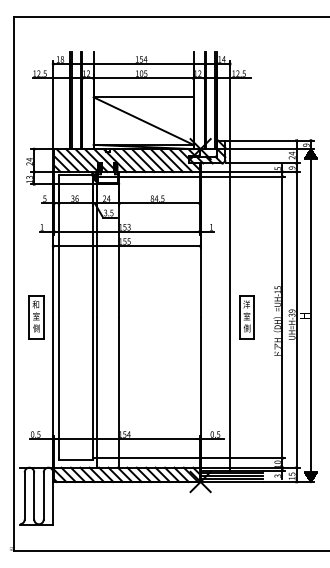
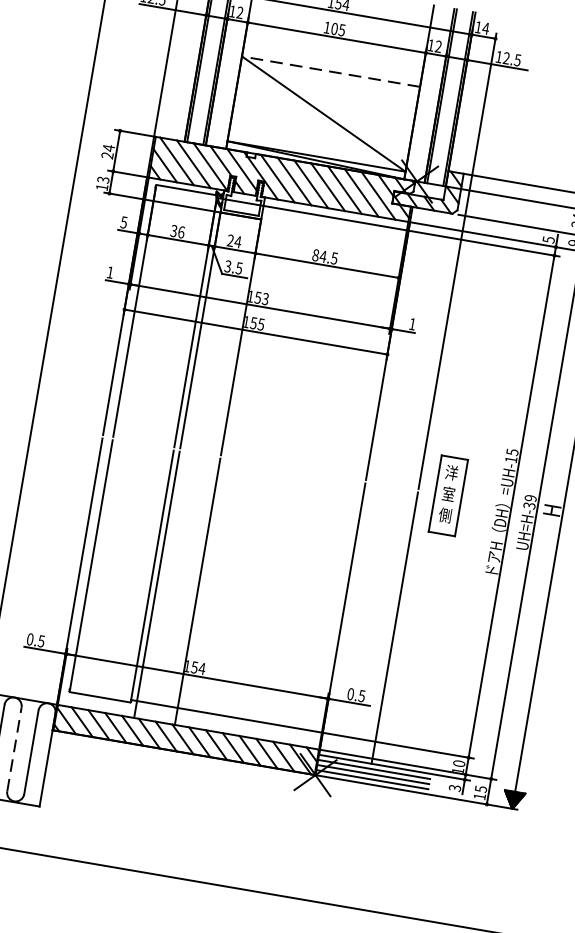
line: (143, 97) -> (330, 71), solid -> dashed
part: (36, 317) -> (72, 431), removed
line: (34, 495) -> (15, 748), solid -> dashed

